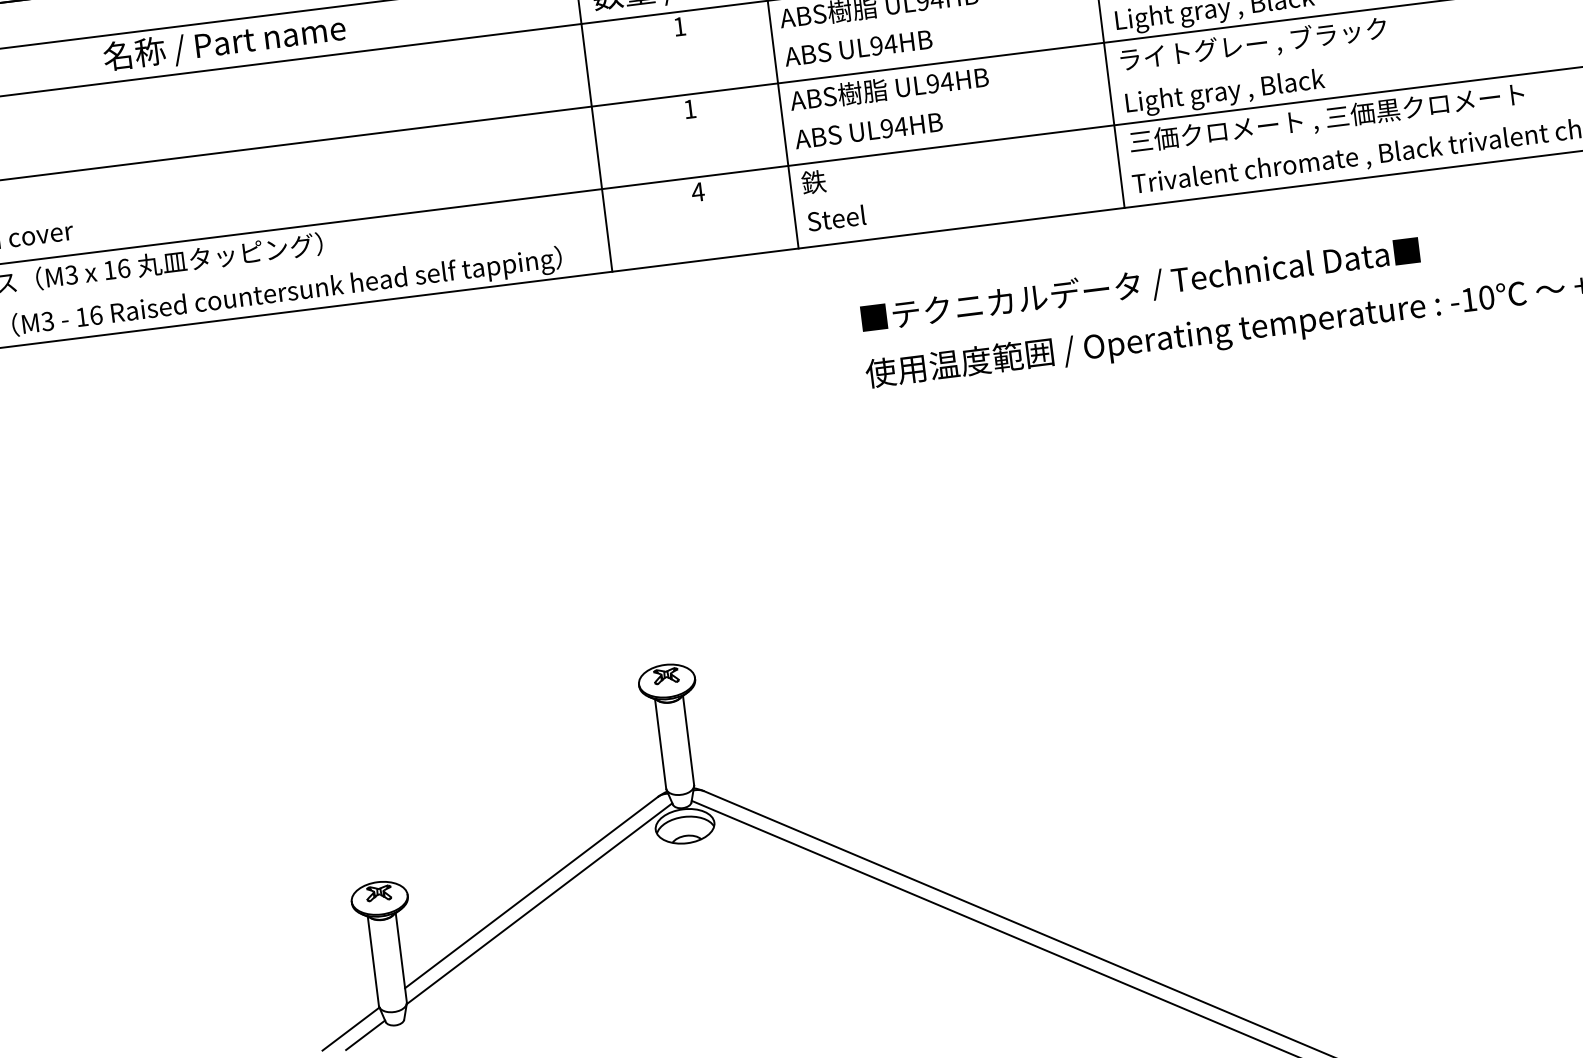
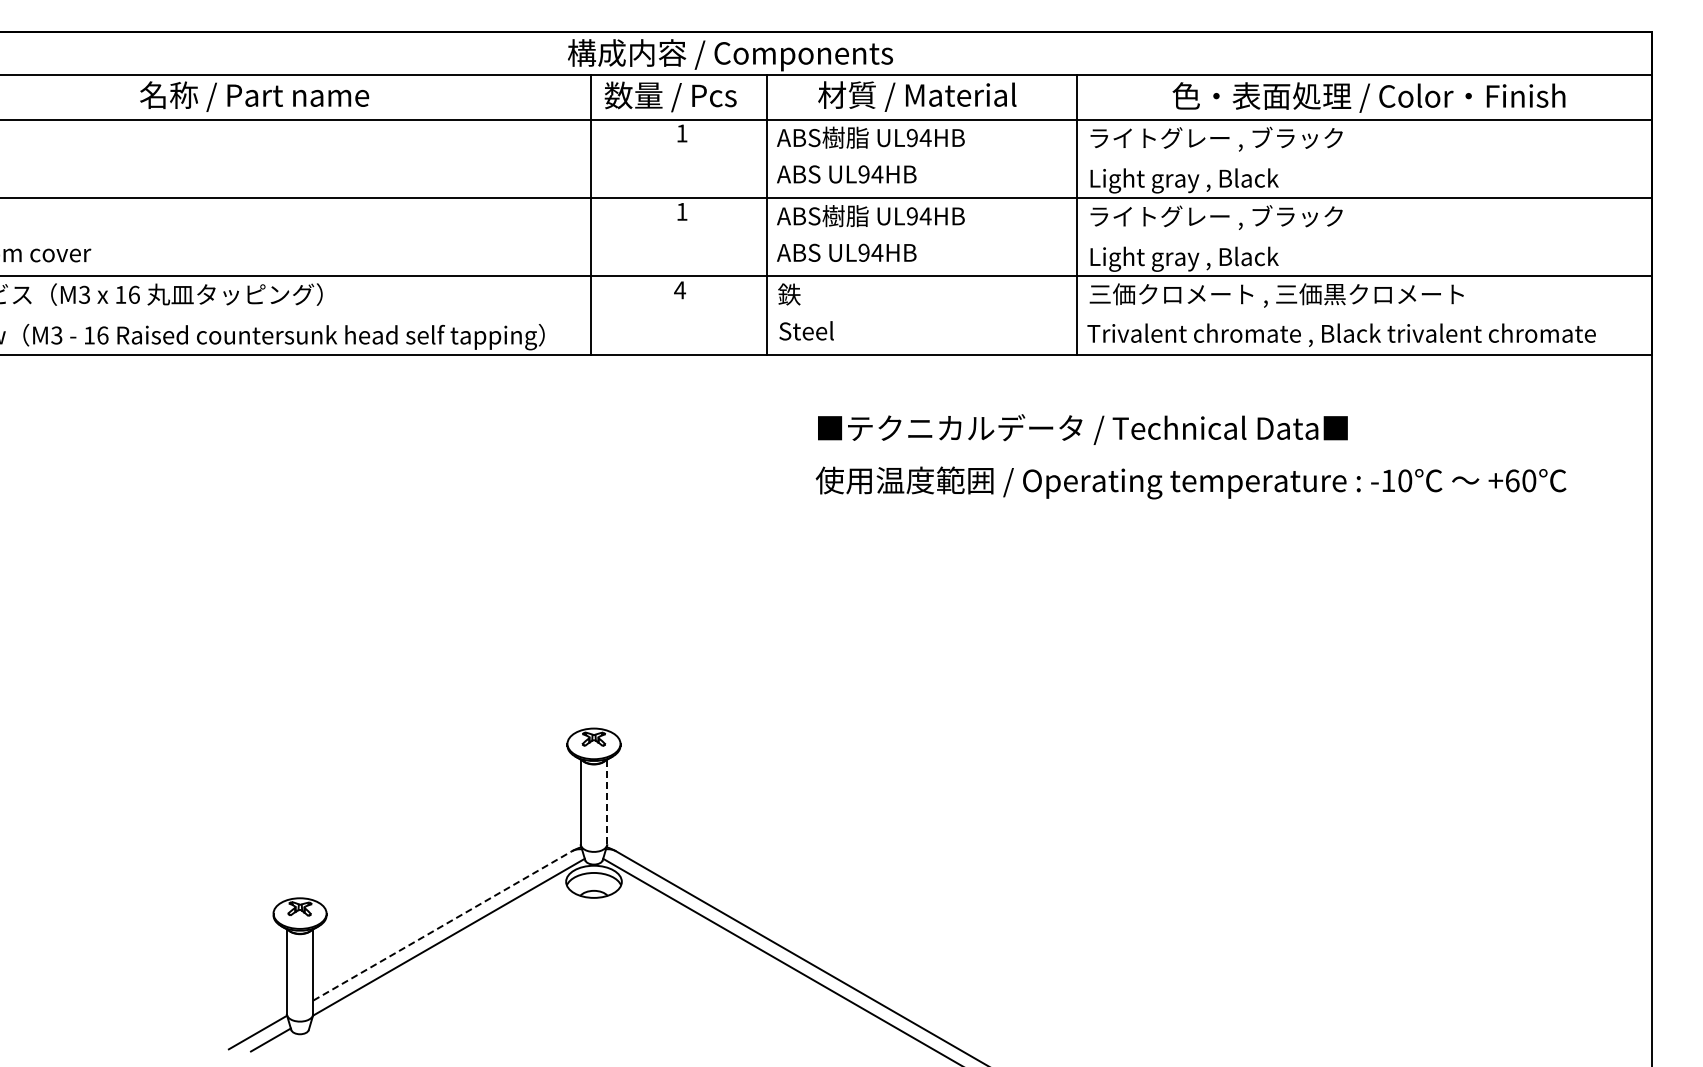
line: (688, 741) -> (607, 802), solid -> dashed
line: (532, 892) -> (443, 925), solid -> dashed

